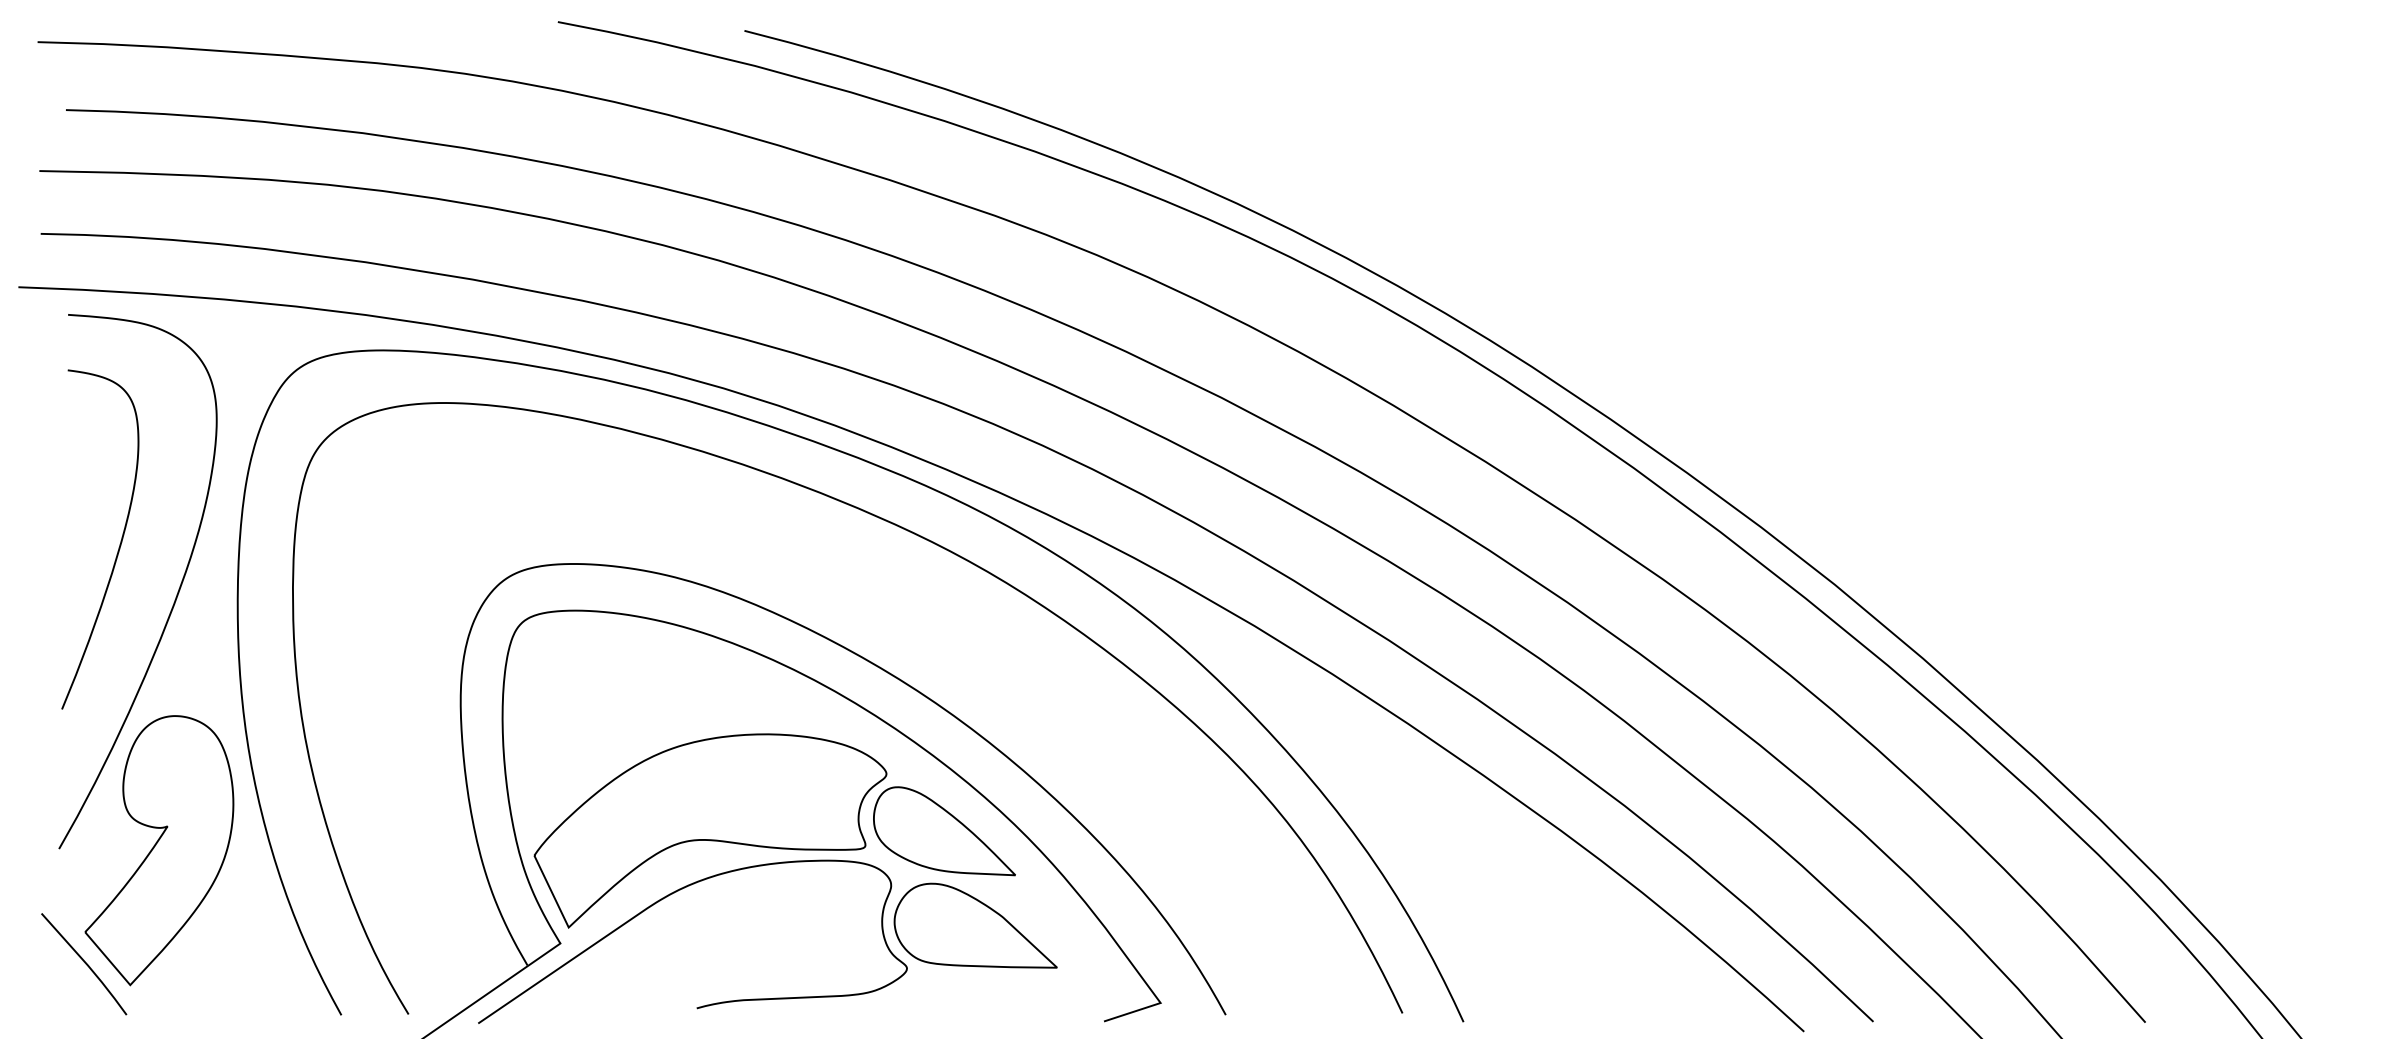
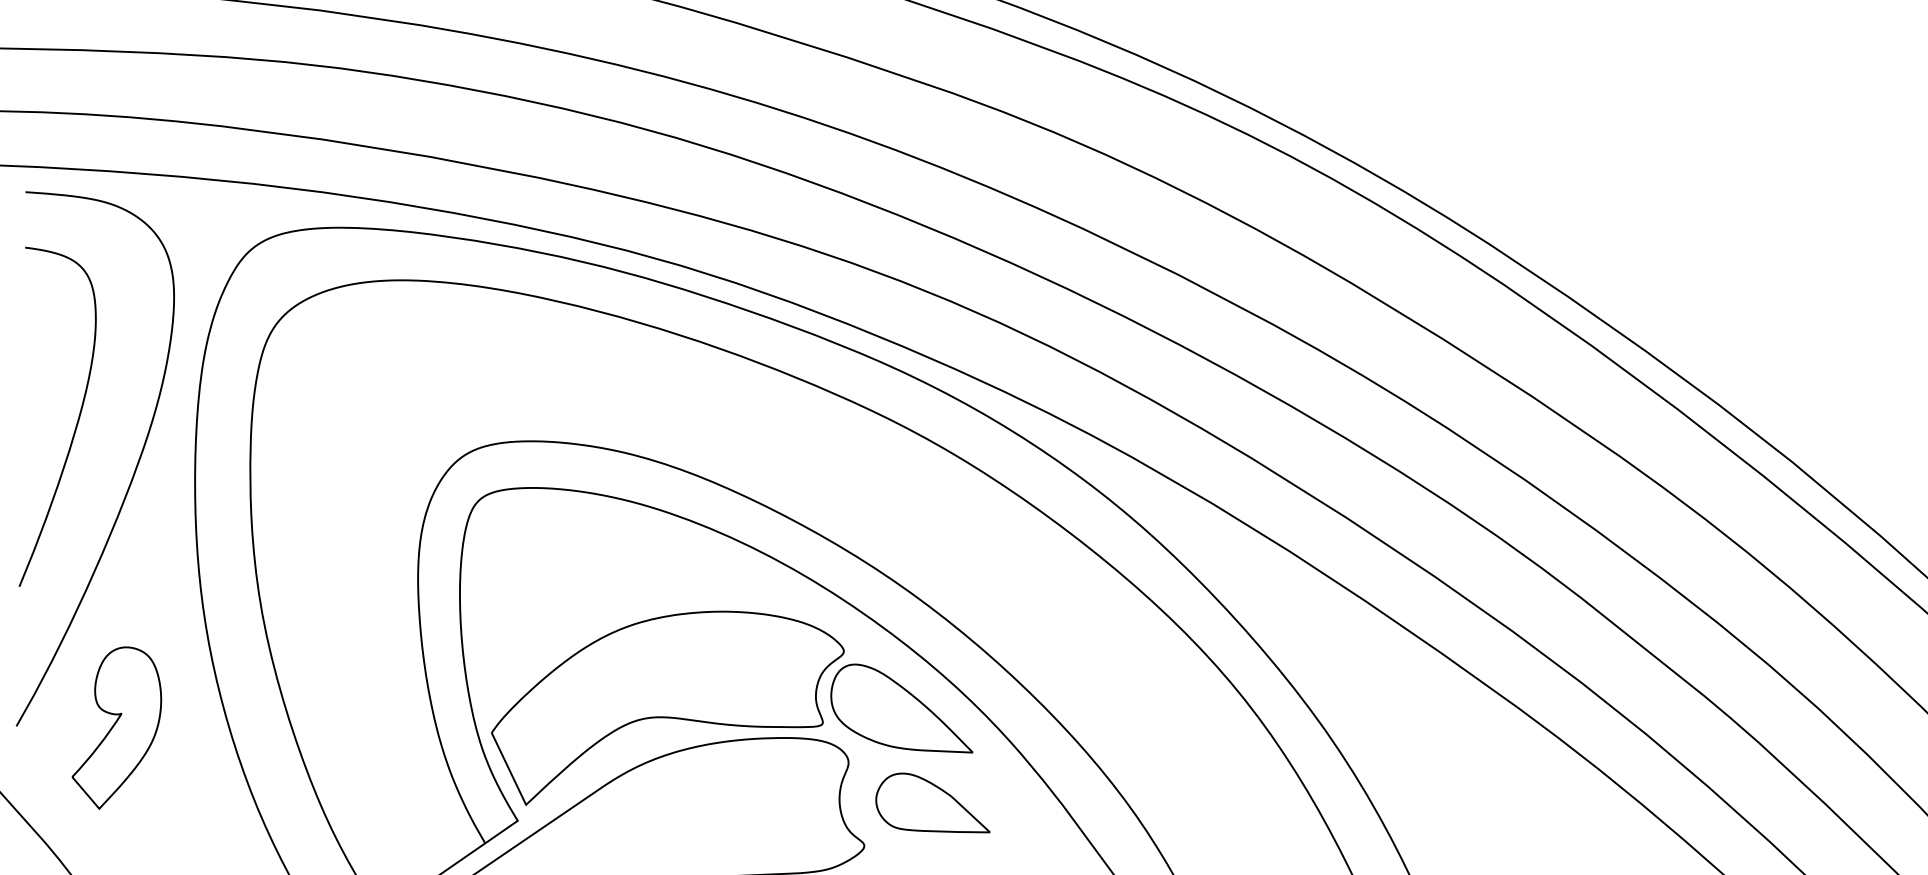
part: (159, 850) -> (116, 727), size x0.6
part: (975, 925) -> (932, 802), size x0.7

